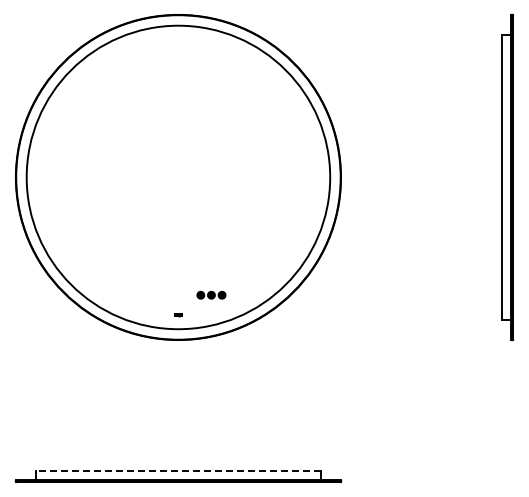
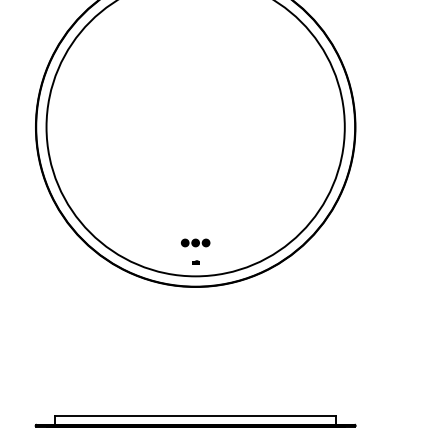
part: (211, 294) -> (195, 242), moved
line: (178, 471) -> (195, 416), dashed -> solid

